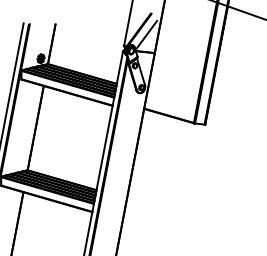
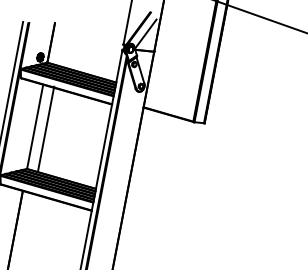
line: (36, 127) -> (46, 128), moved

